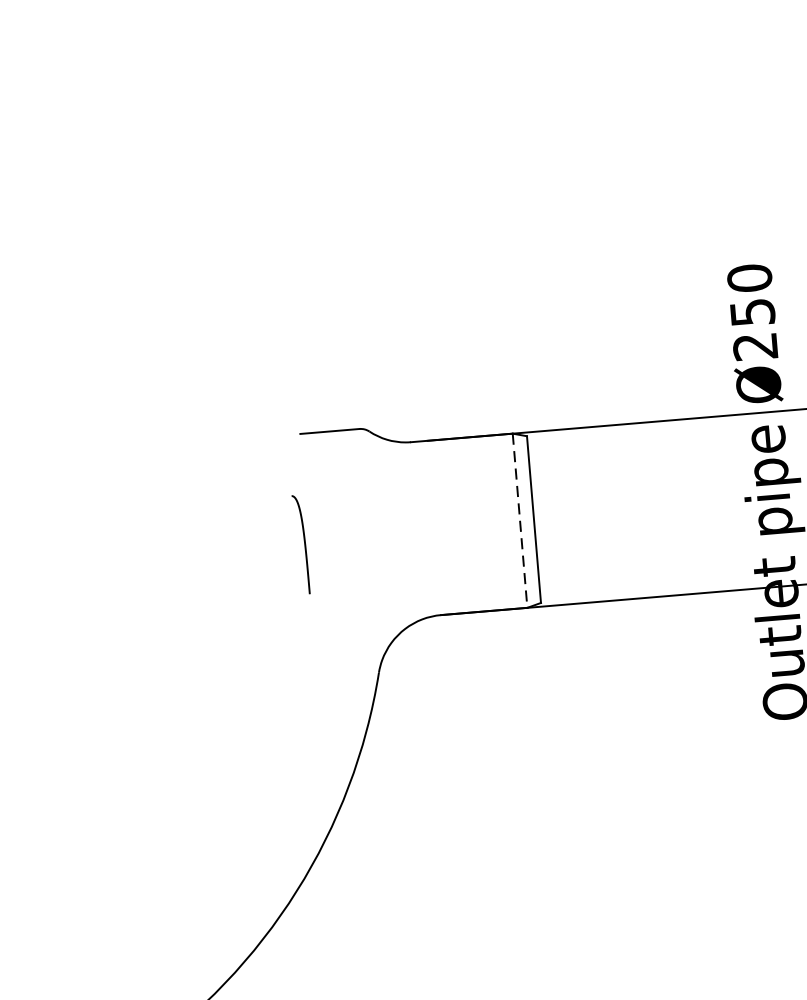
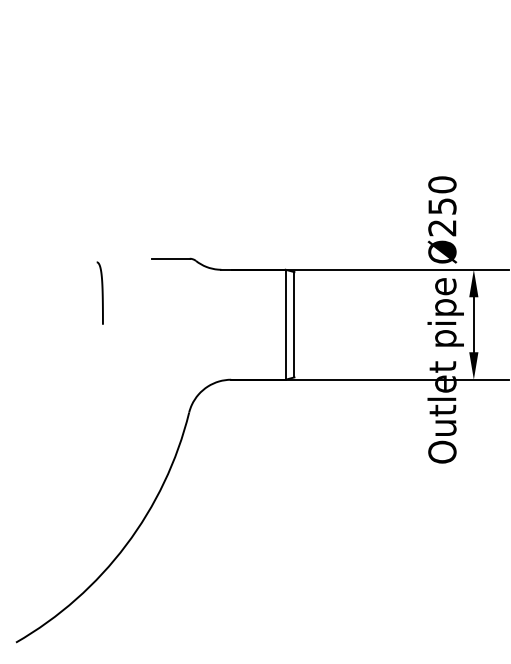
line: (519, 520) -> (285, 324), dashed -> solid
curve: (303, 543) -> (101, 292), moved

